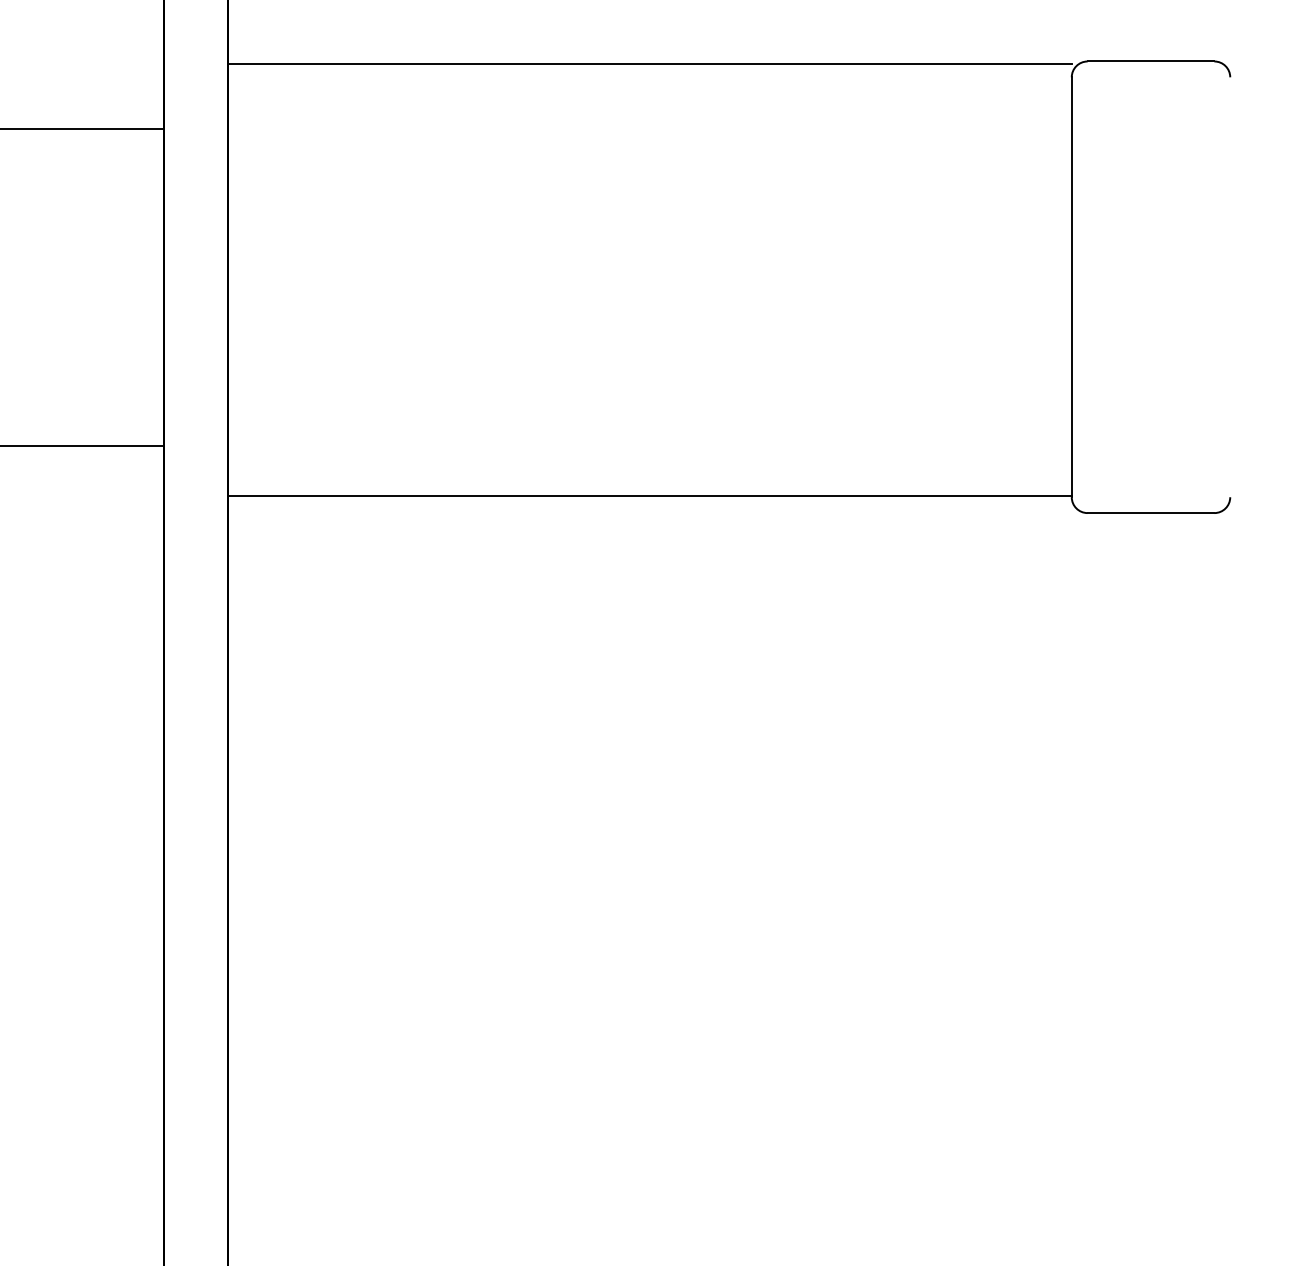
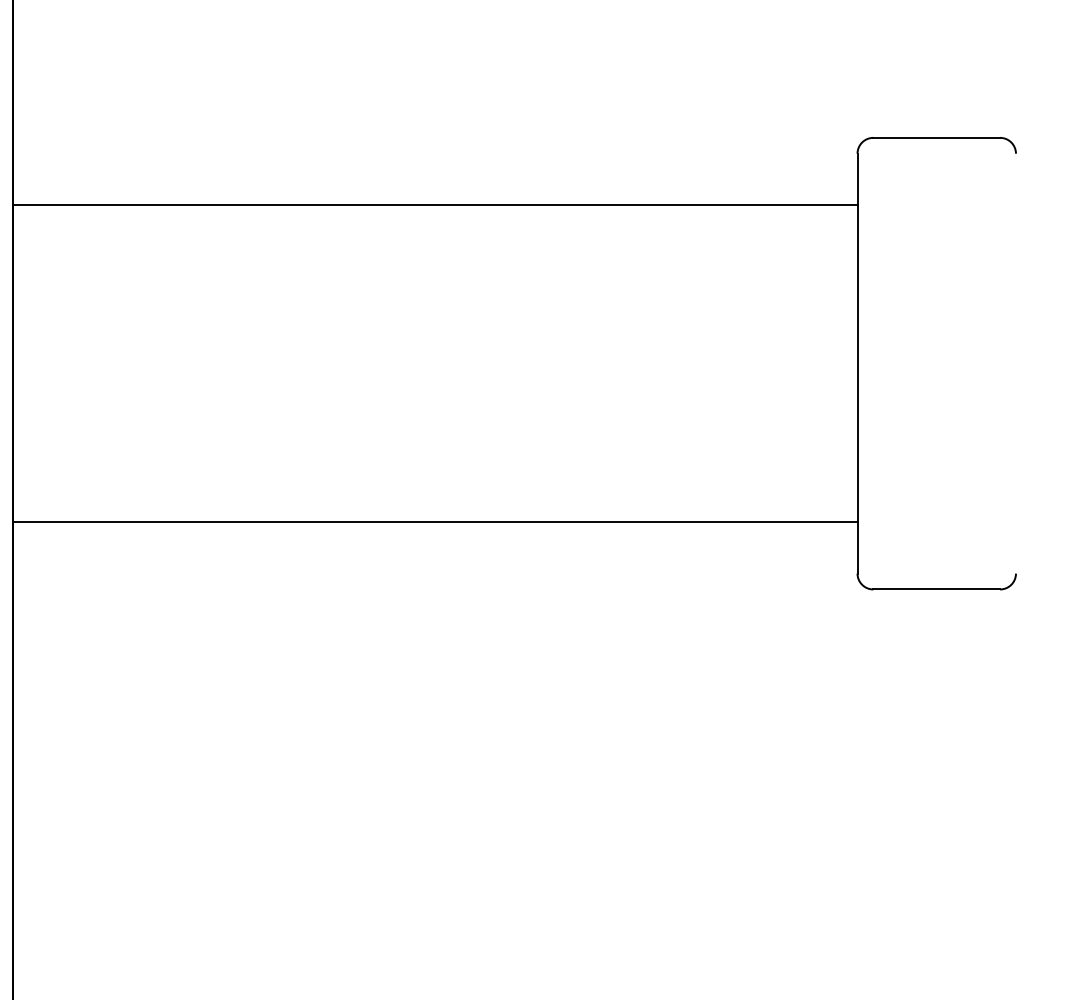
line: (649, 63) -> (435, 204), moved
line: (649, 495) -> (435, 521), moved

